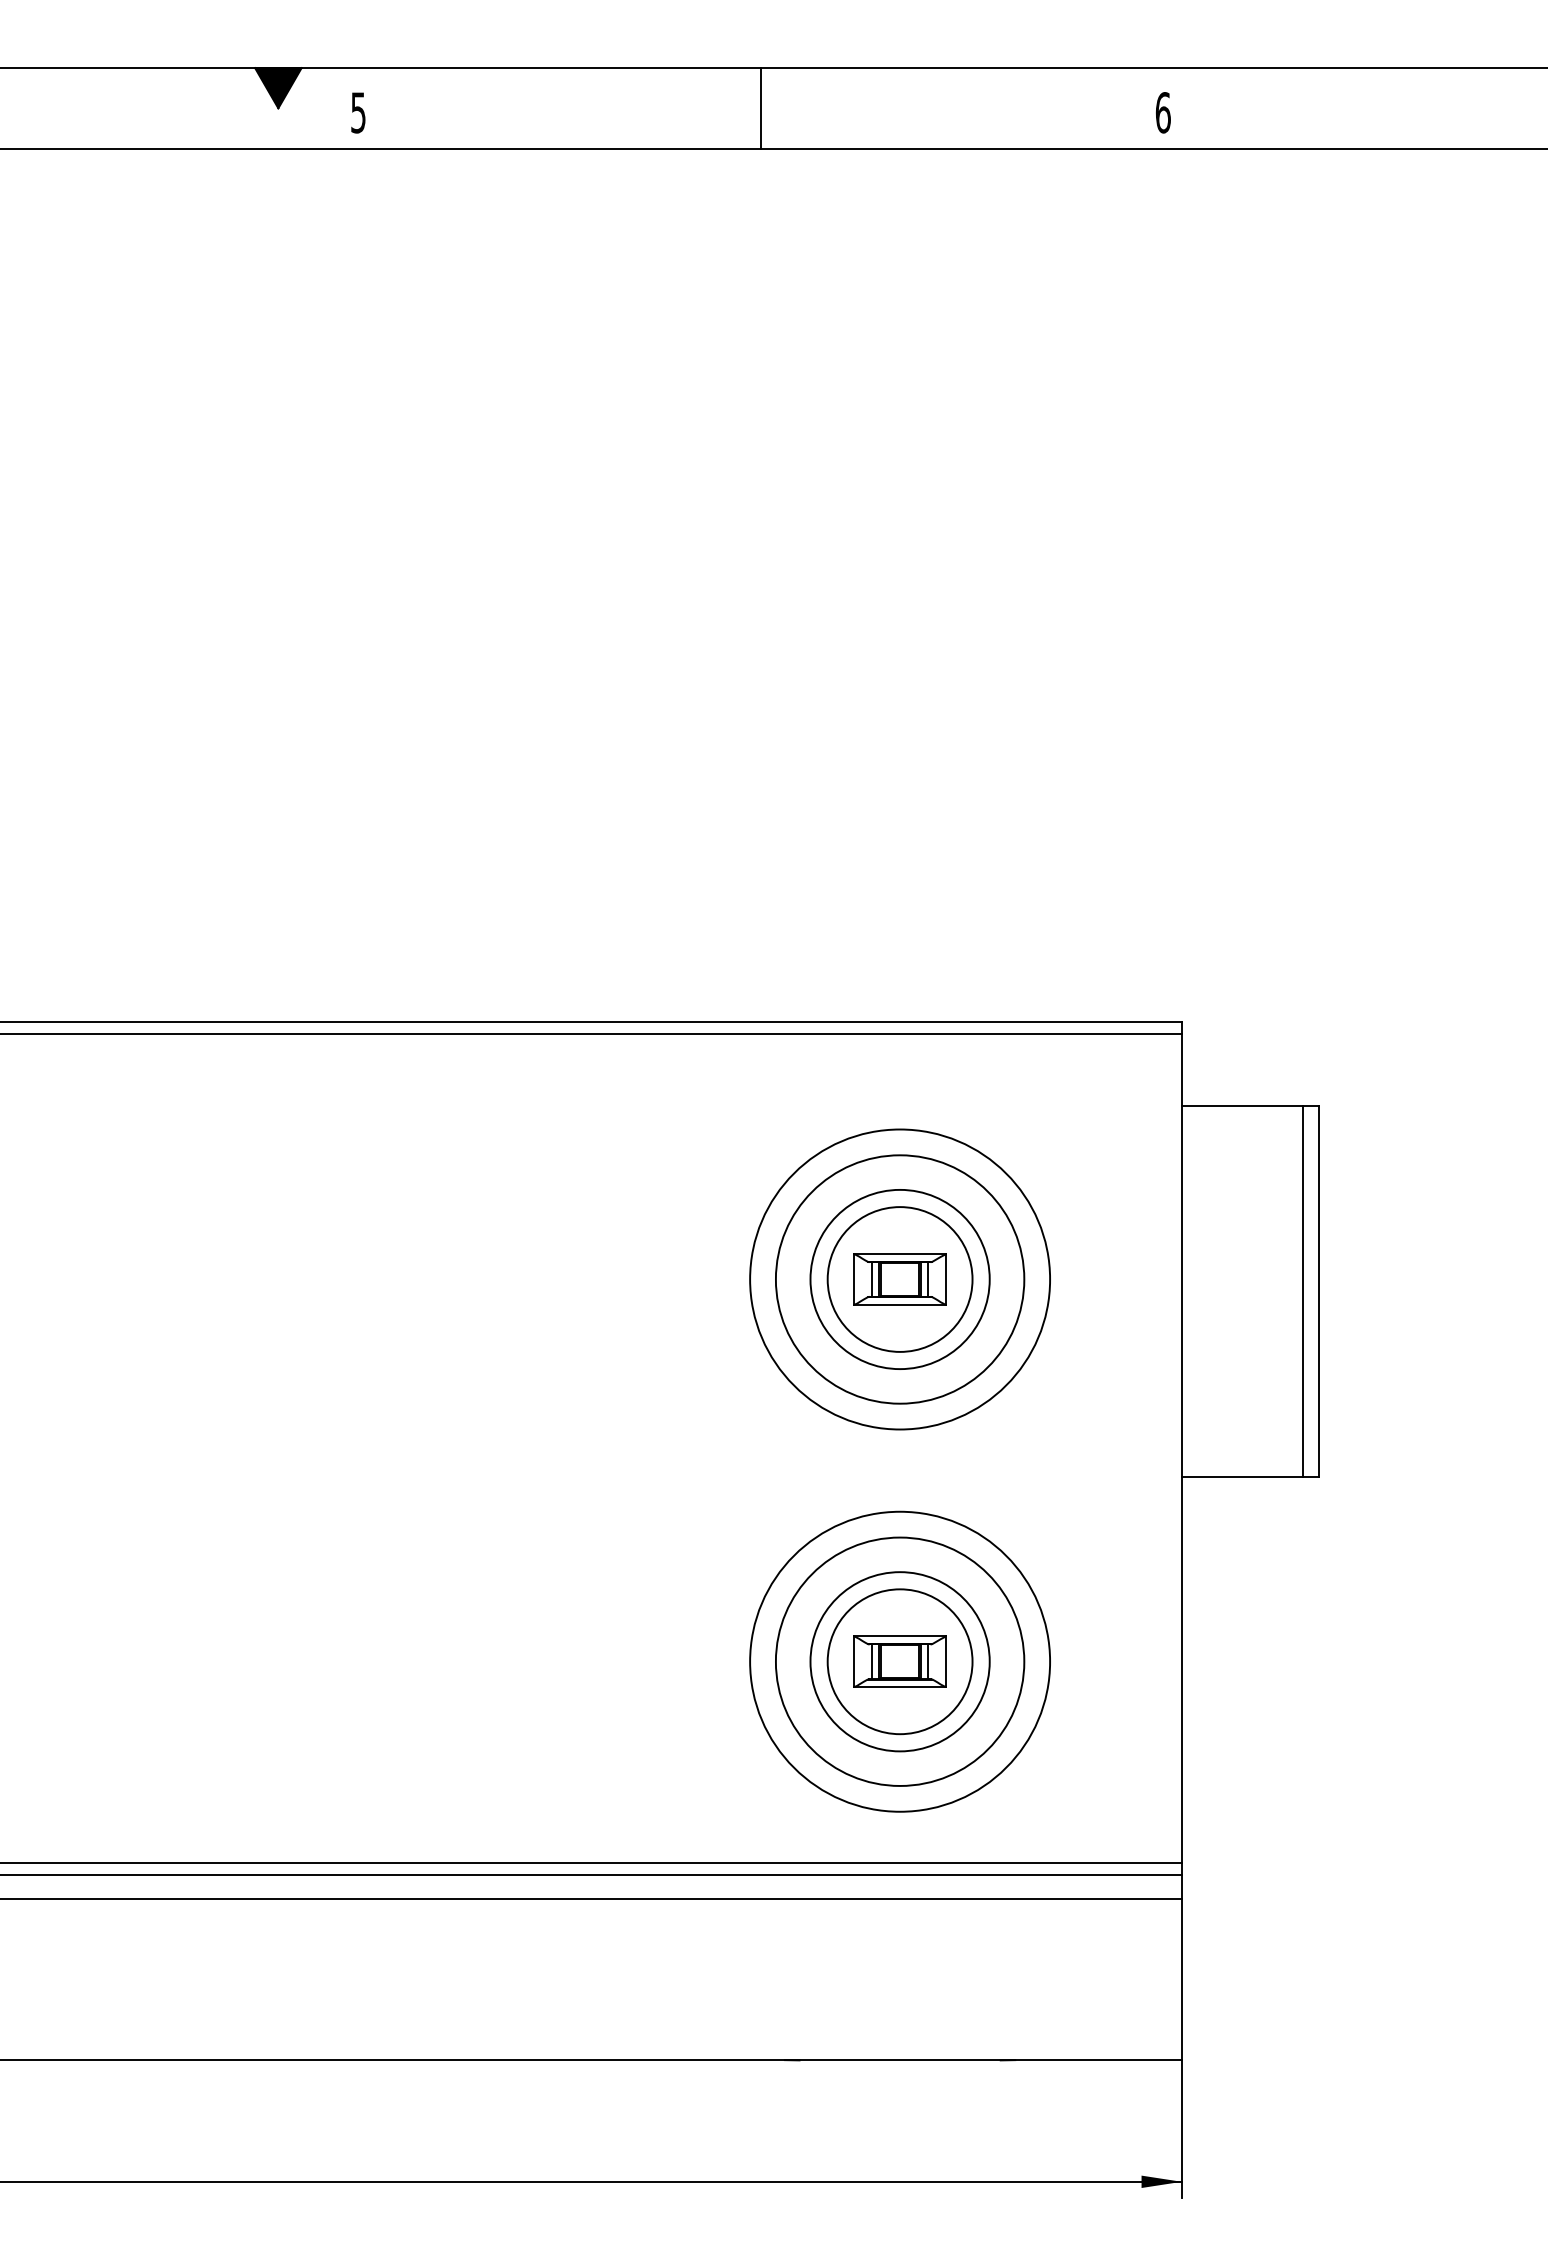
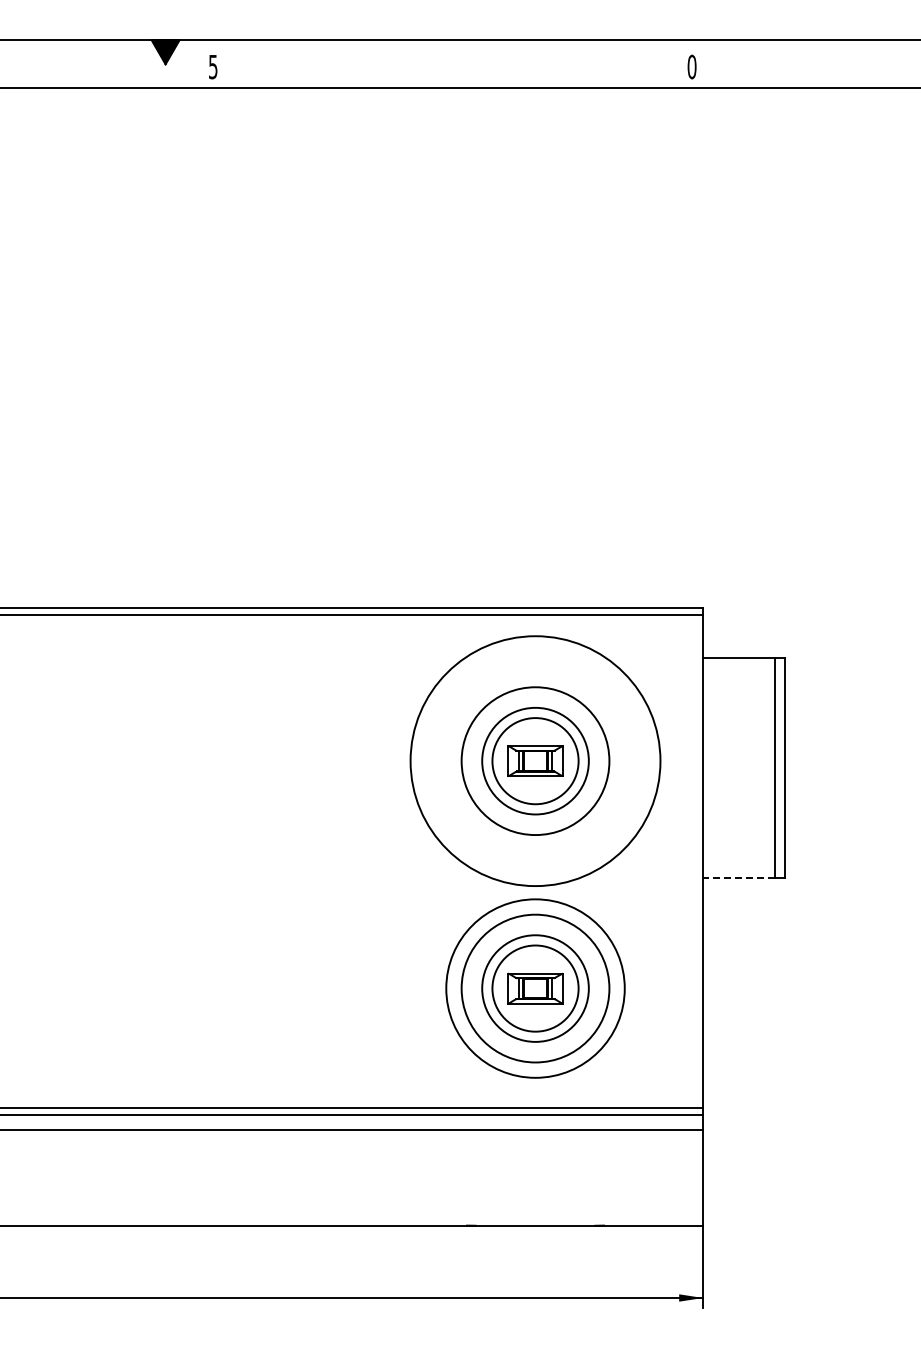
line: (760, 108) -> (452, 64), removed
text: (1162, 111) -> (691, 66), 6 -> 0
circle: (900, 1278) -> (535, 760), size x1.4
line: (1242, 1476) -> (739, 878), solid -> dashed

